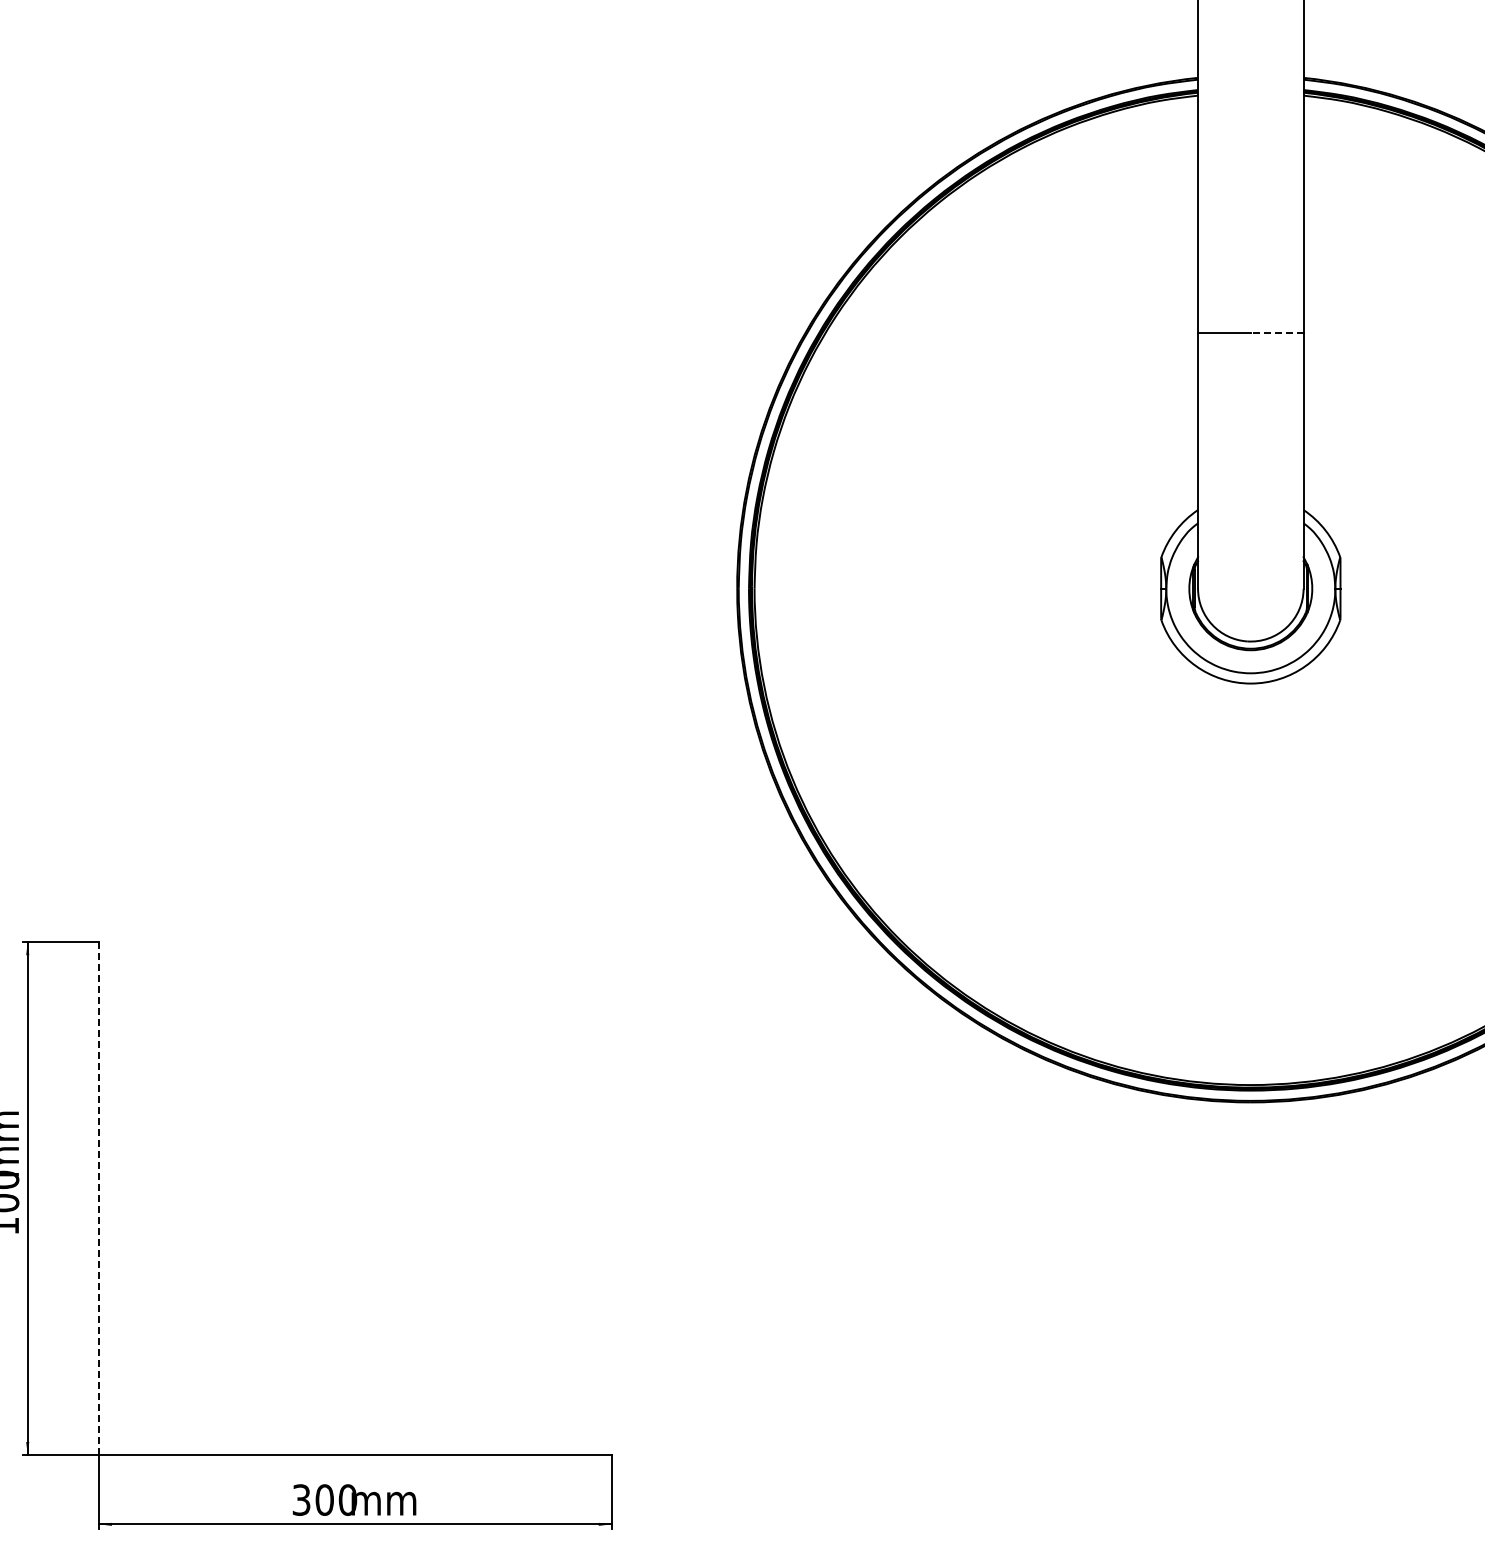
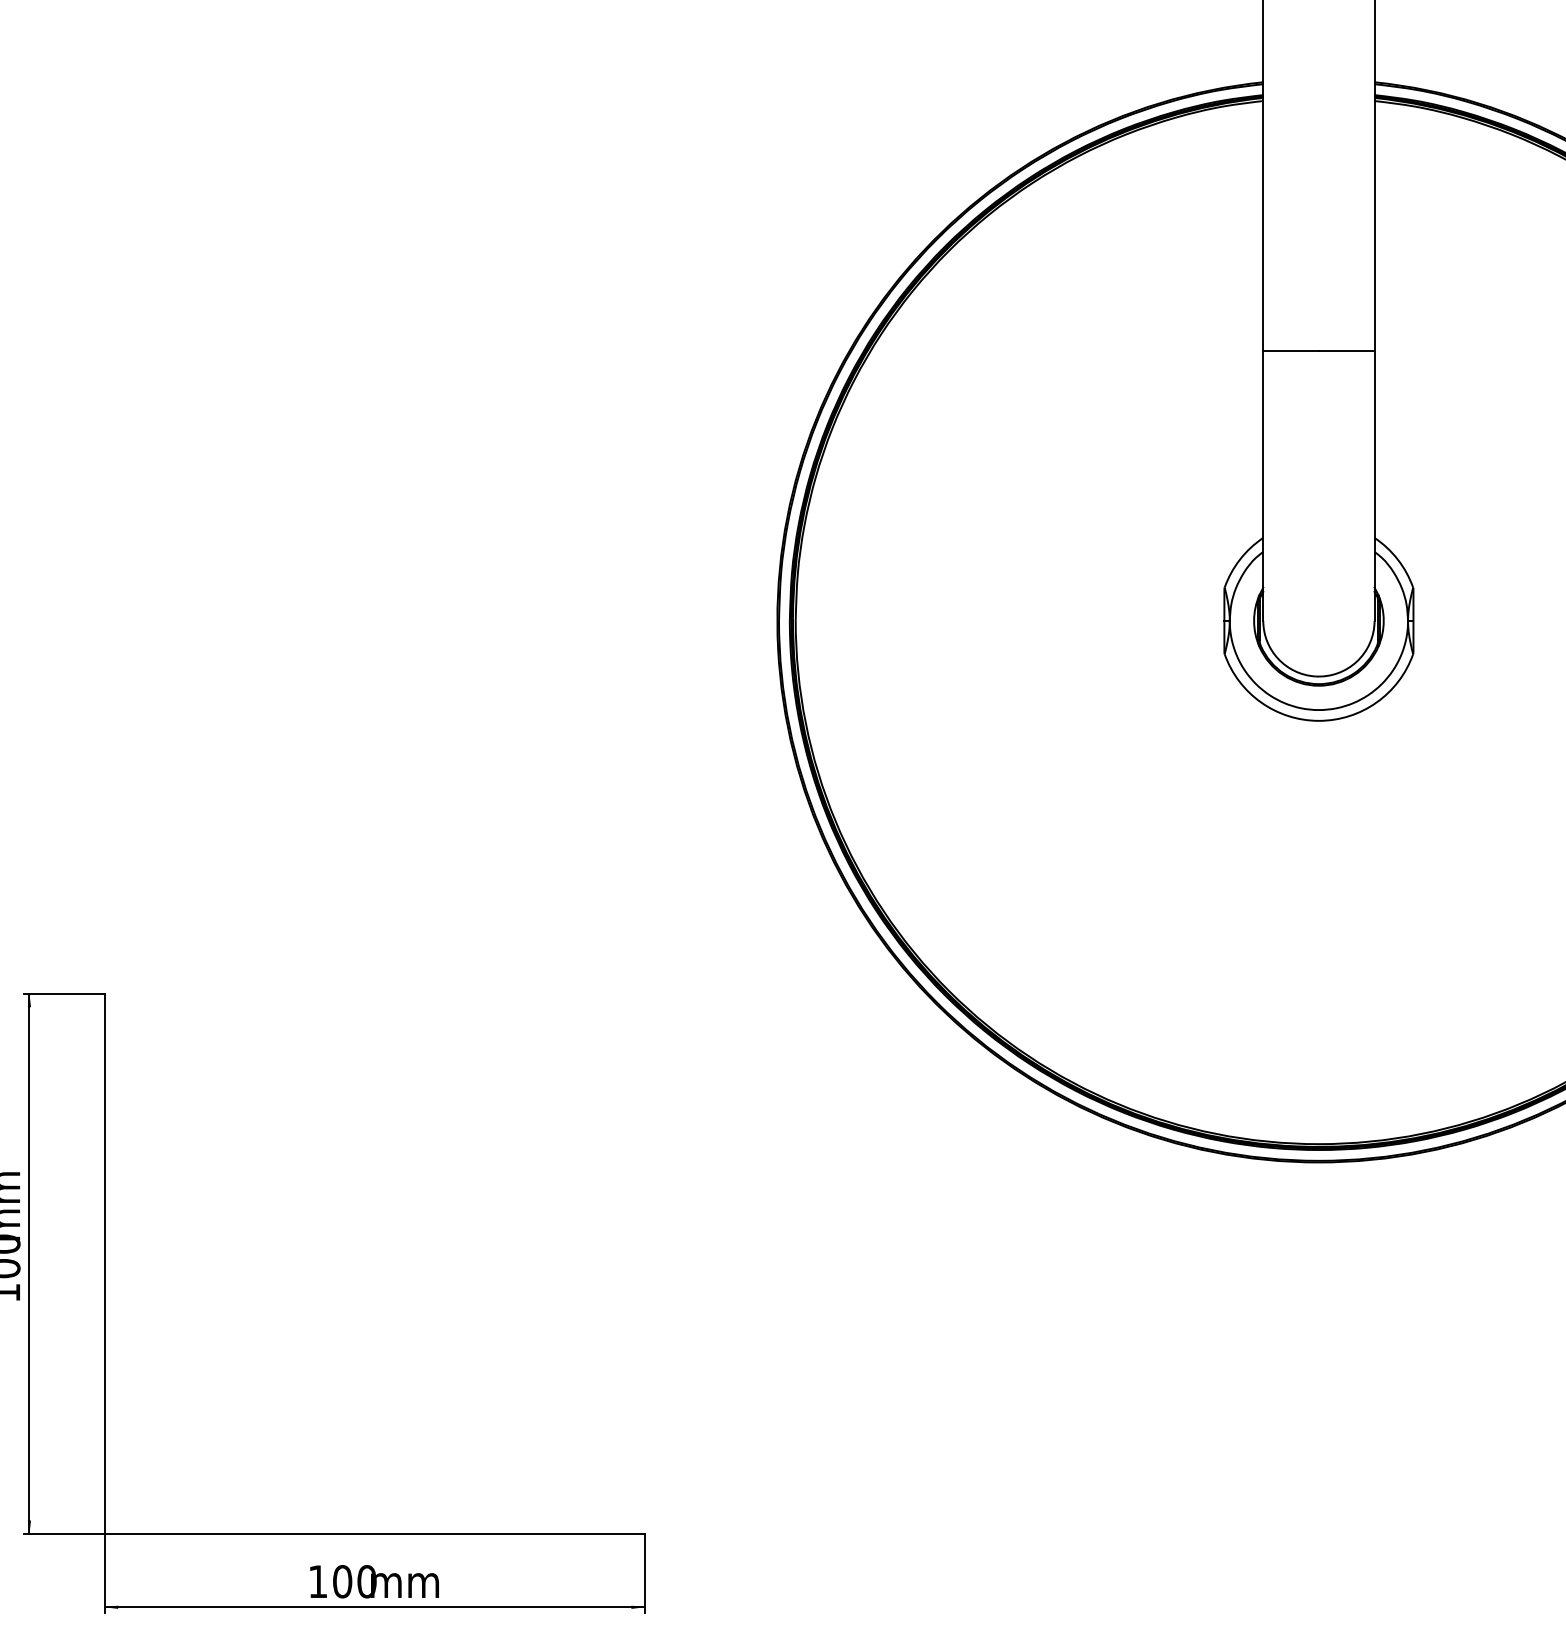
line: (1276, 332) -> (1345, 350), dashed -> solid
line: (99, 1199) -> (105, 1264), dashed -> solid
text: (301, 1499) -> (318, 1581), 300 -> 100

